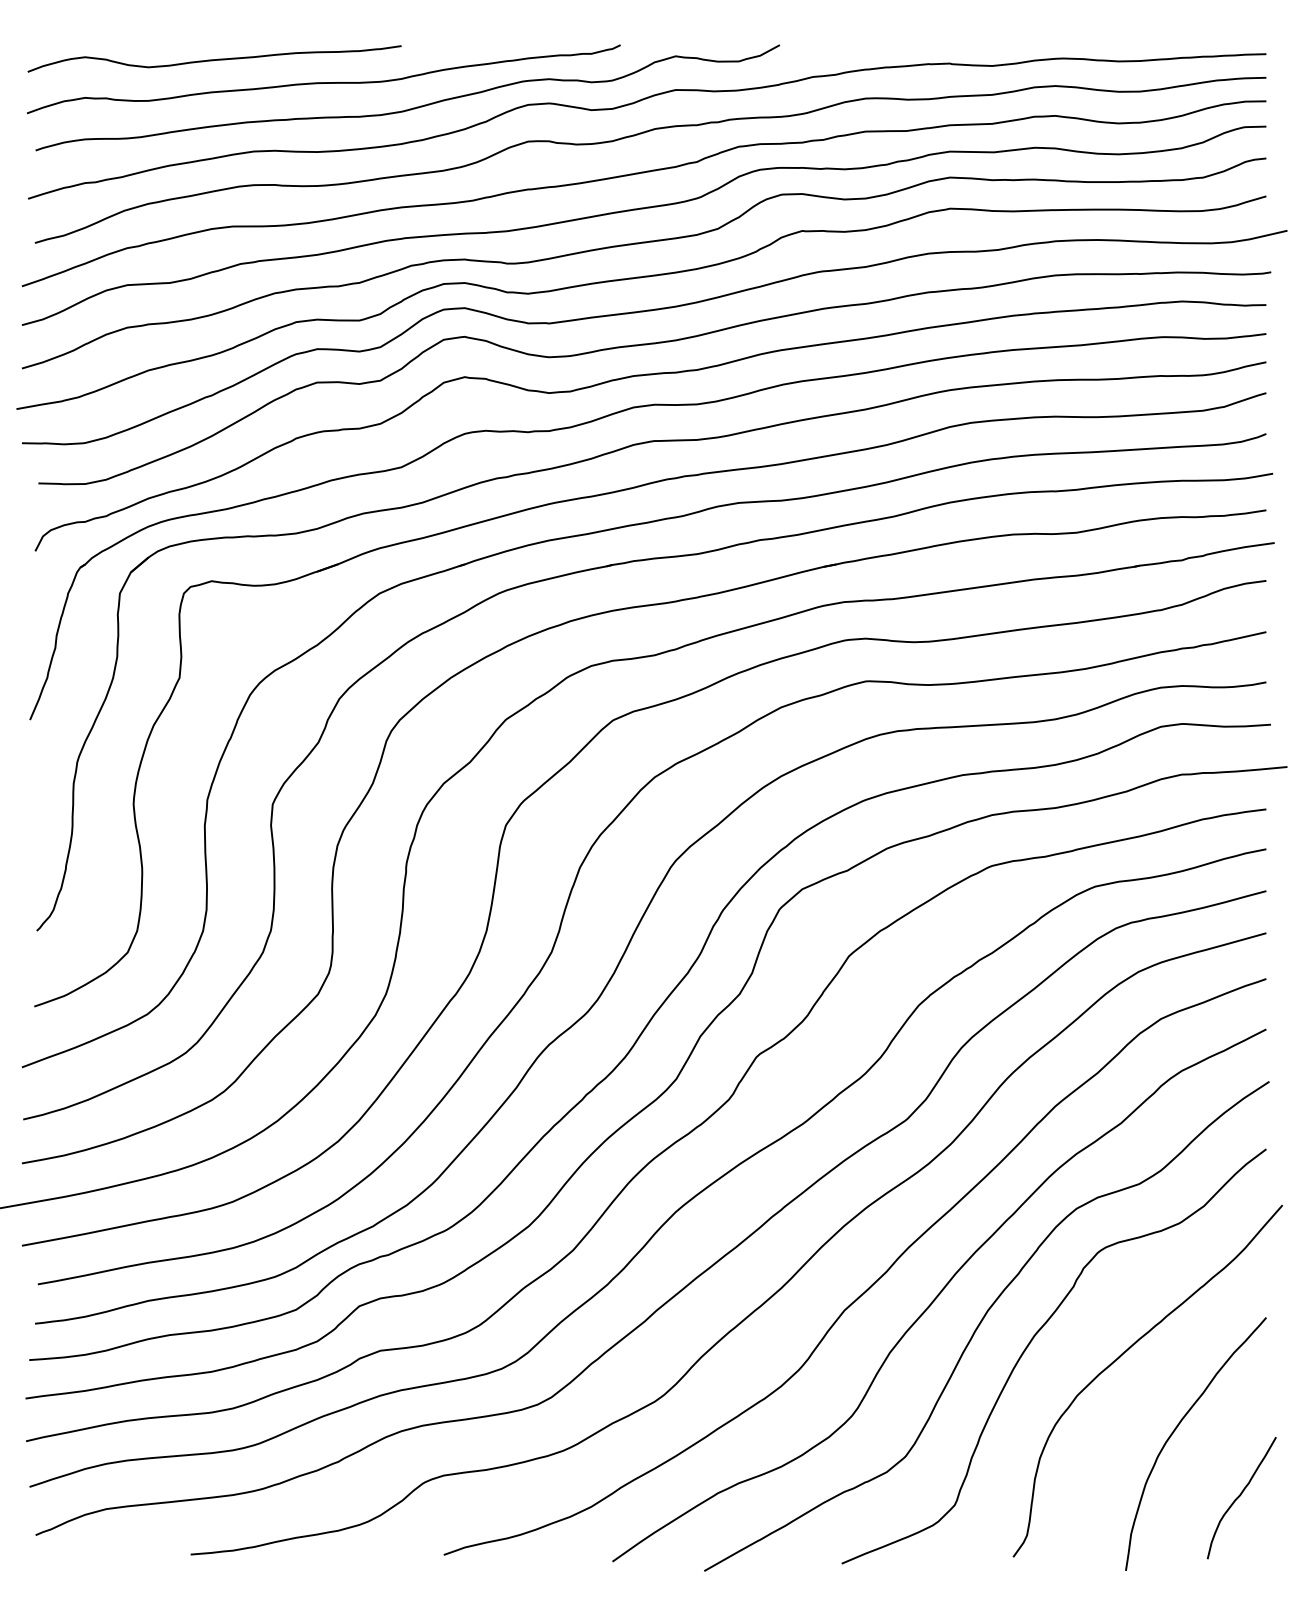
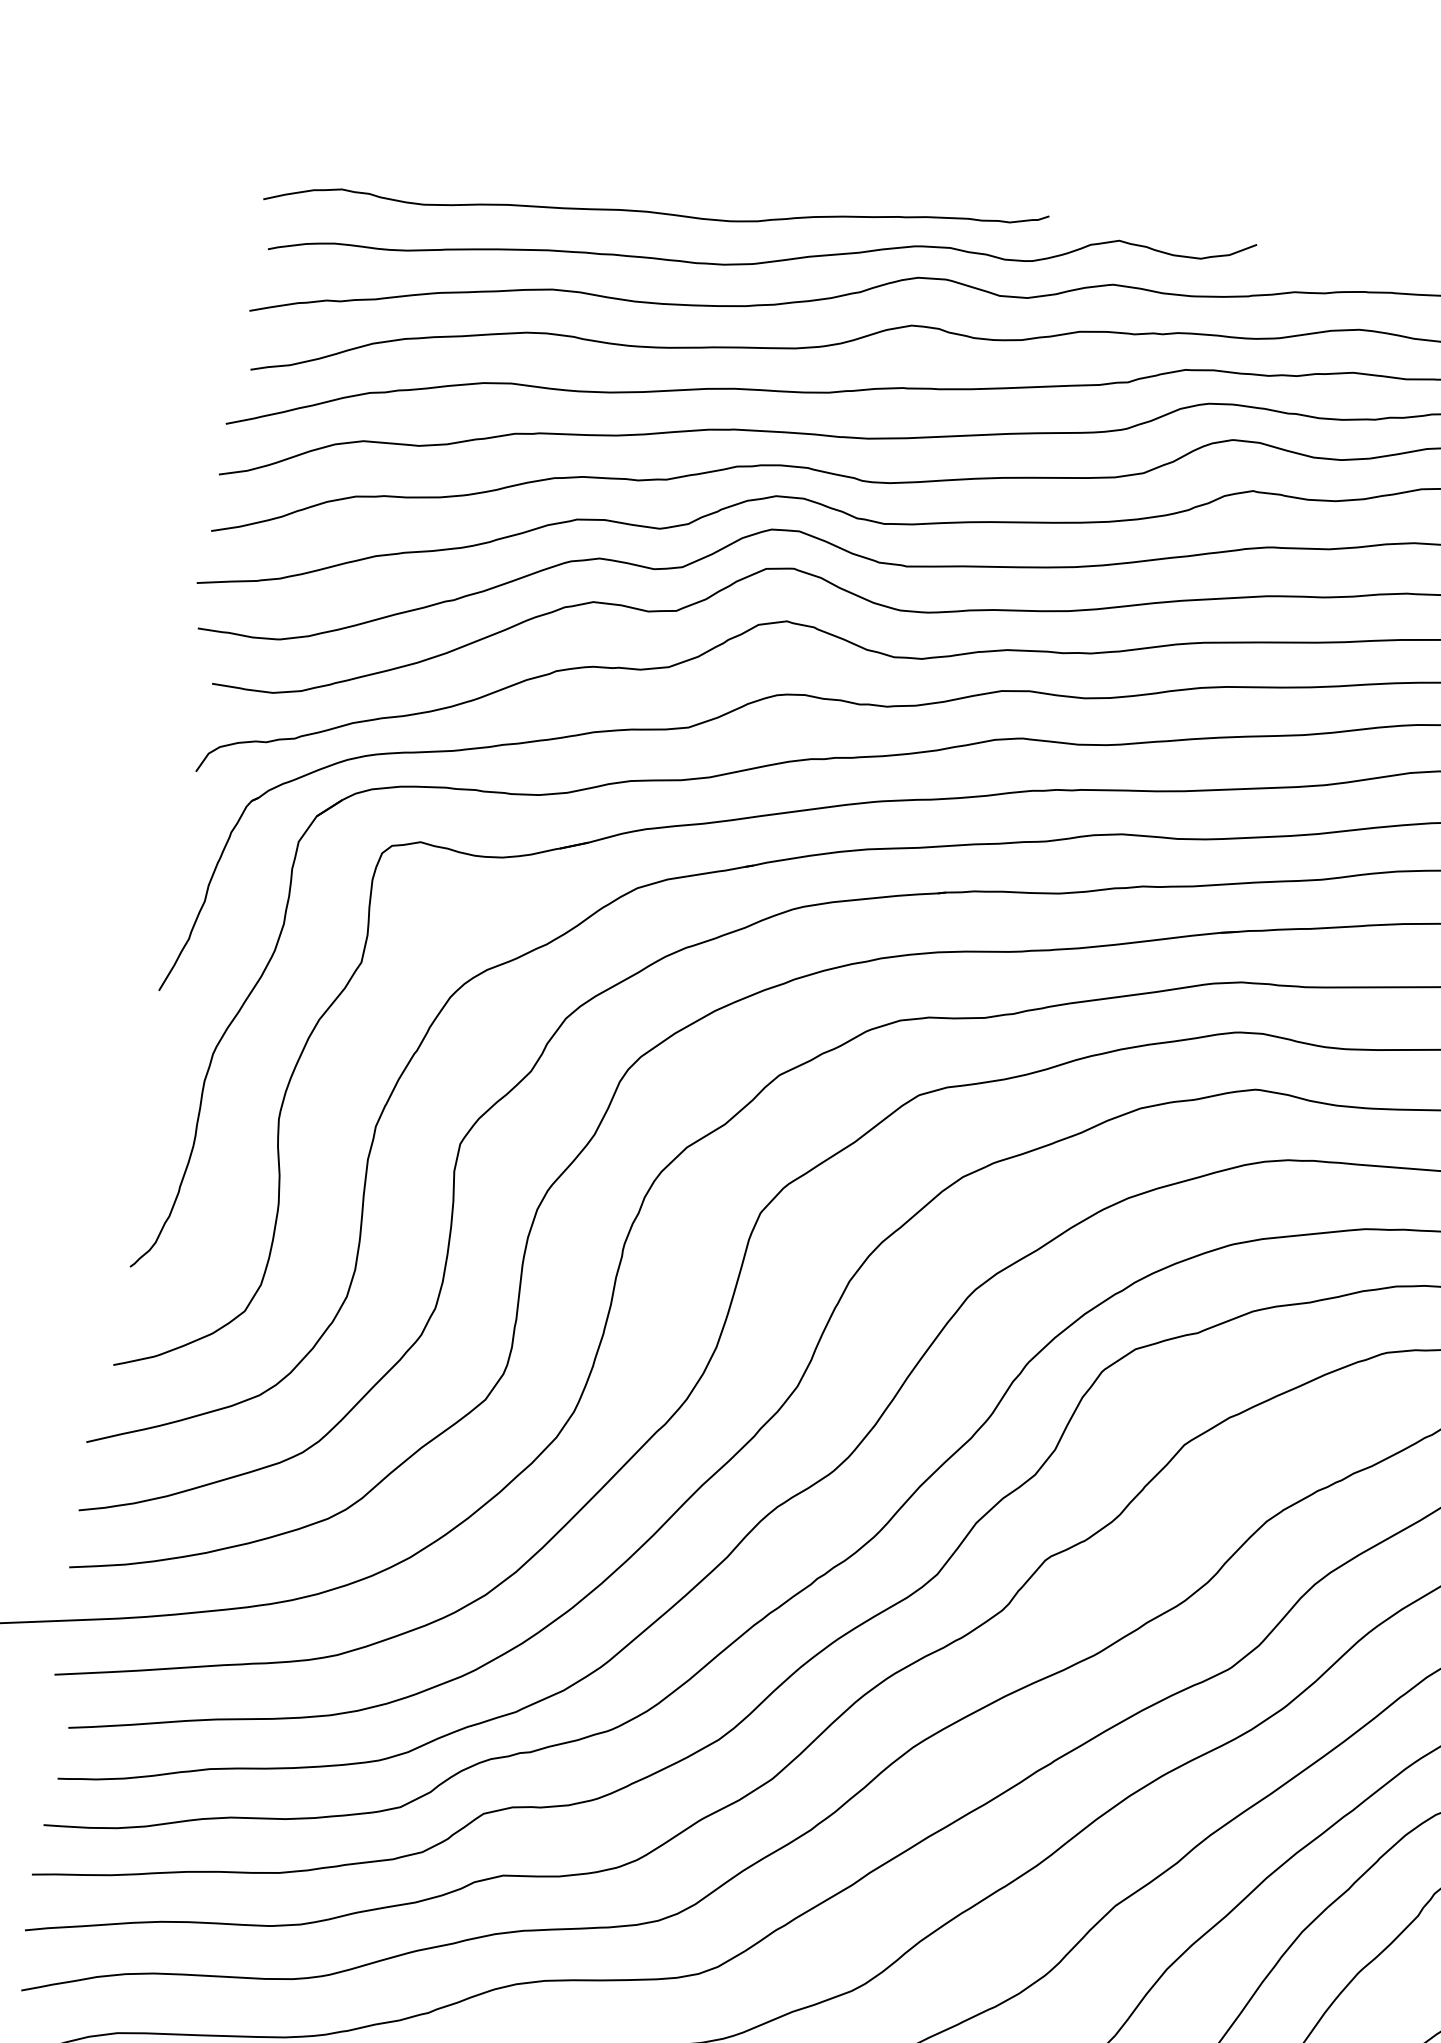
curve: (214, 59) -> (517, 162), removed

